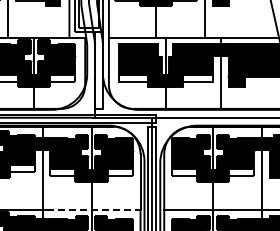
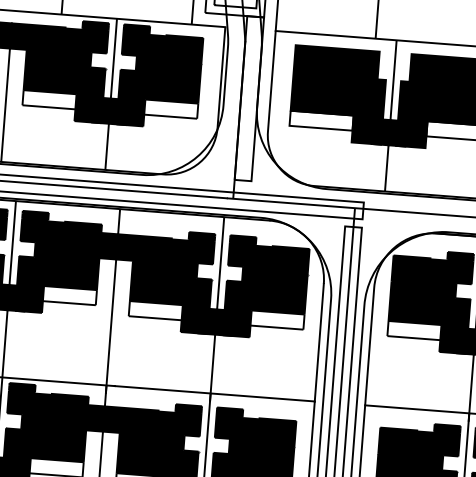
line: (94, 209) -> (216, 393), dashed -> solid

